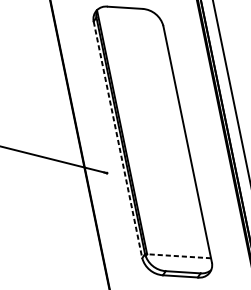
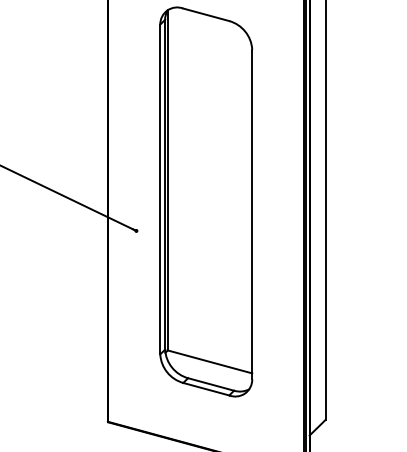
line: (118, 139) -> (160, 189), dashed -> solid
line: (179, 255) -> (210, 361), dashed -> solid

